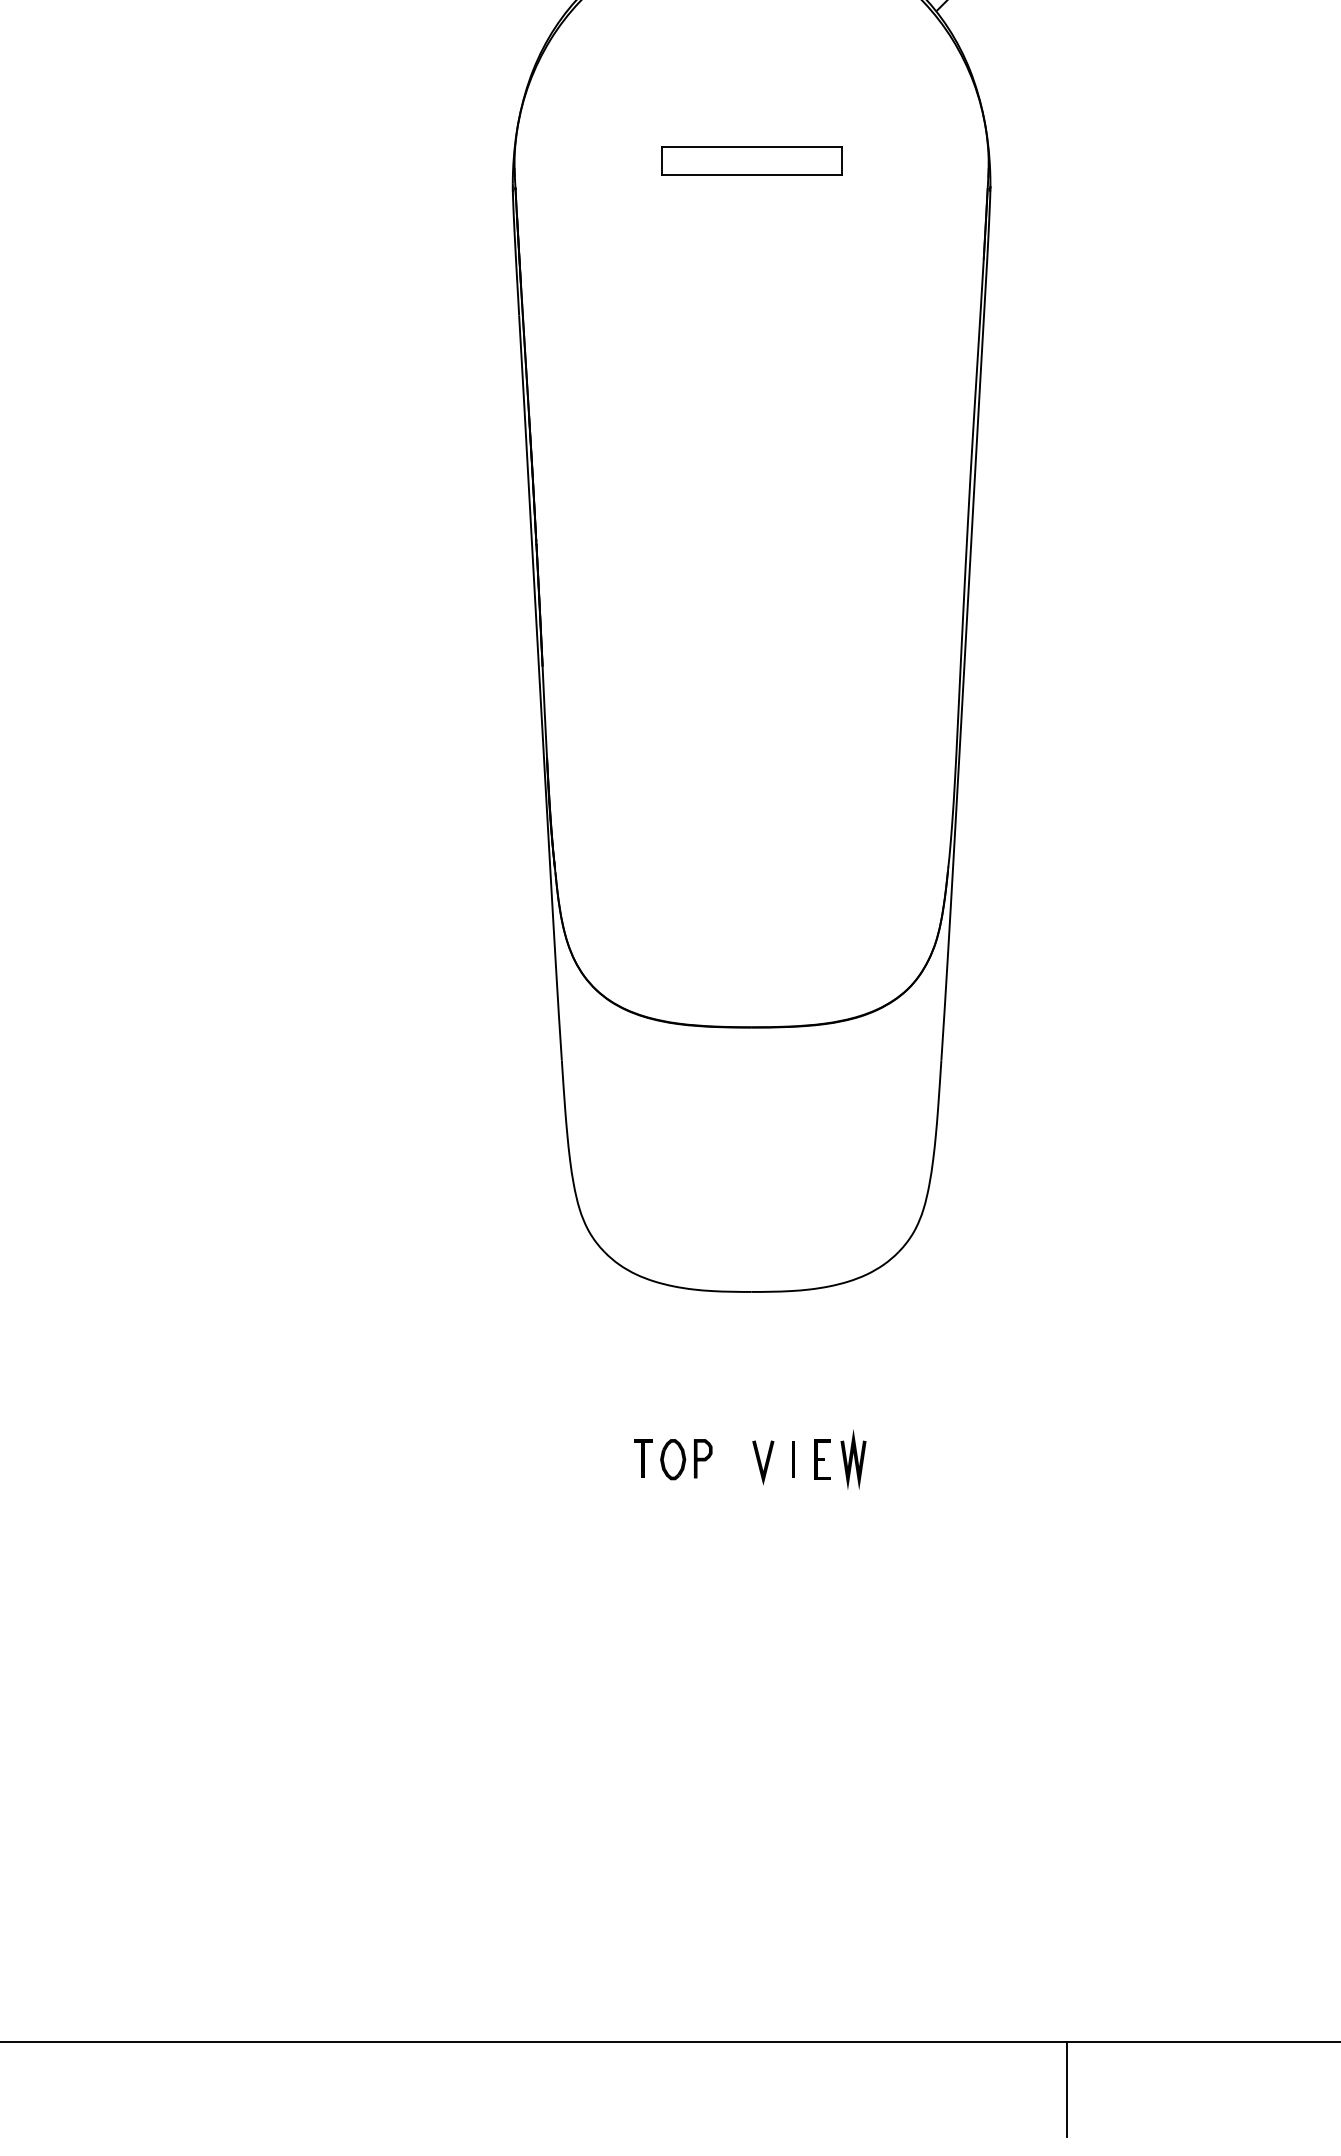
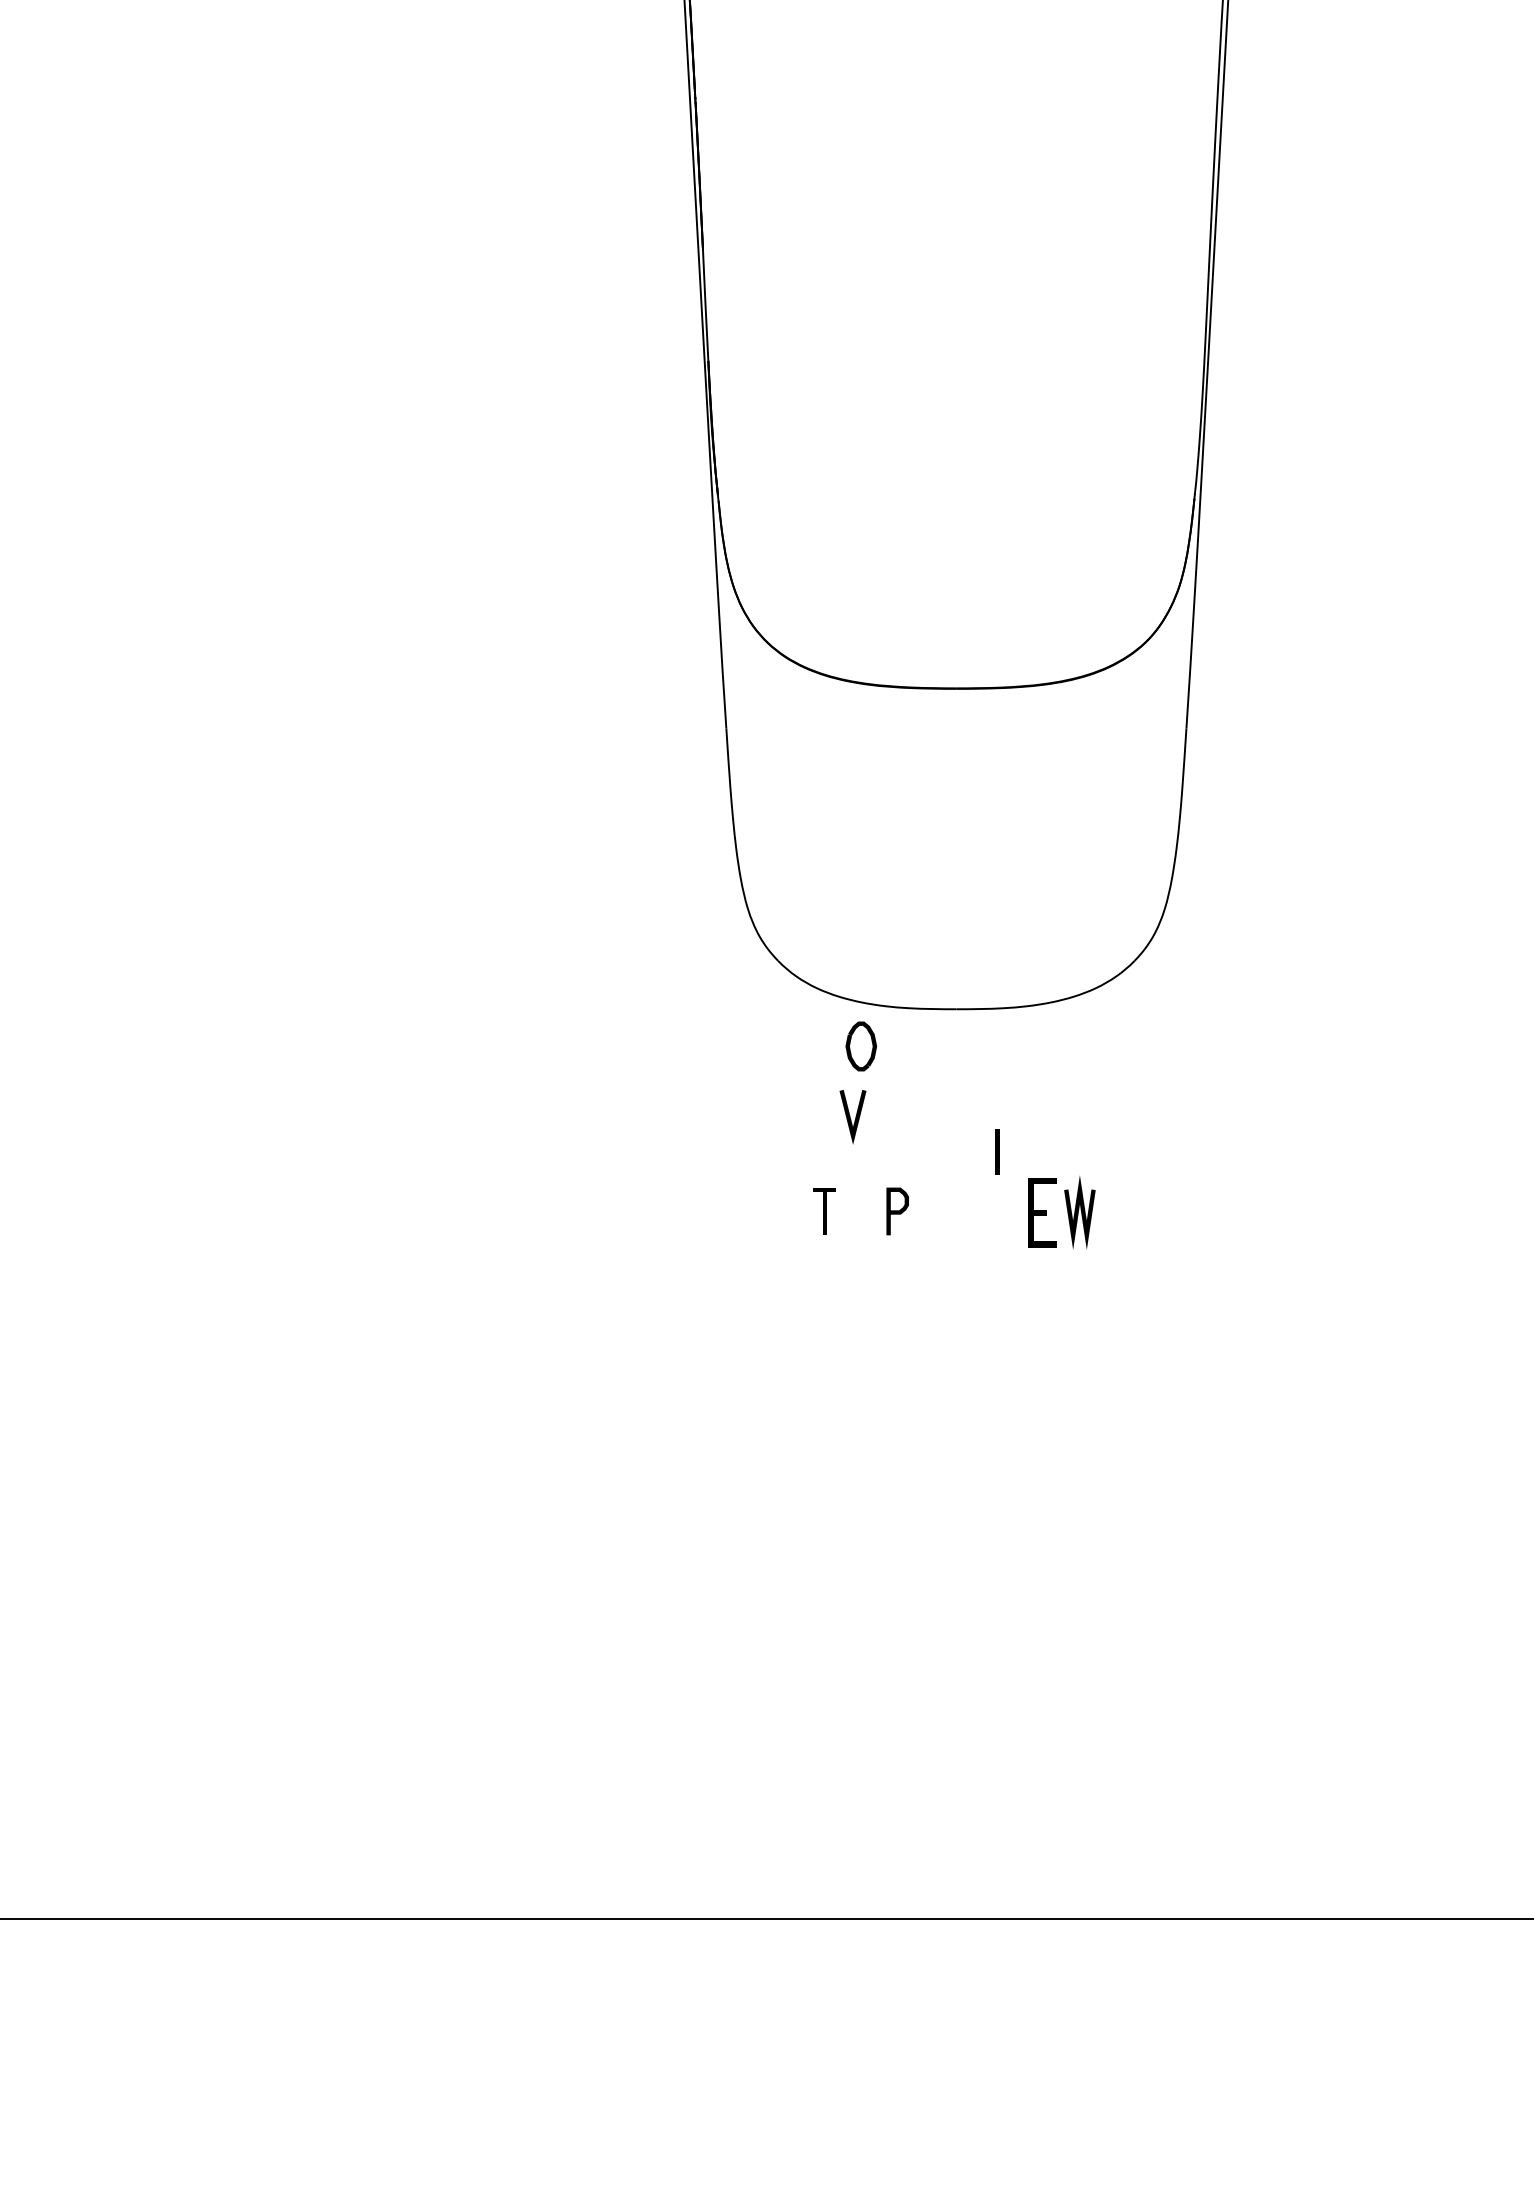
part: (673, 1459) -> (861, 1046), moved
line: (793, 1459) -> (997, 1151), moved
part: (822, 1459) -> (1042, 1212), size x1.4
line: (761, 1462) -> (850, 1116), moved
line: (1066, 2089) -> (1338, 1976), removed

